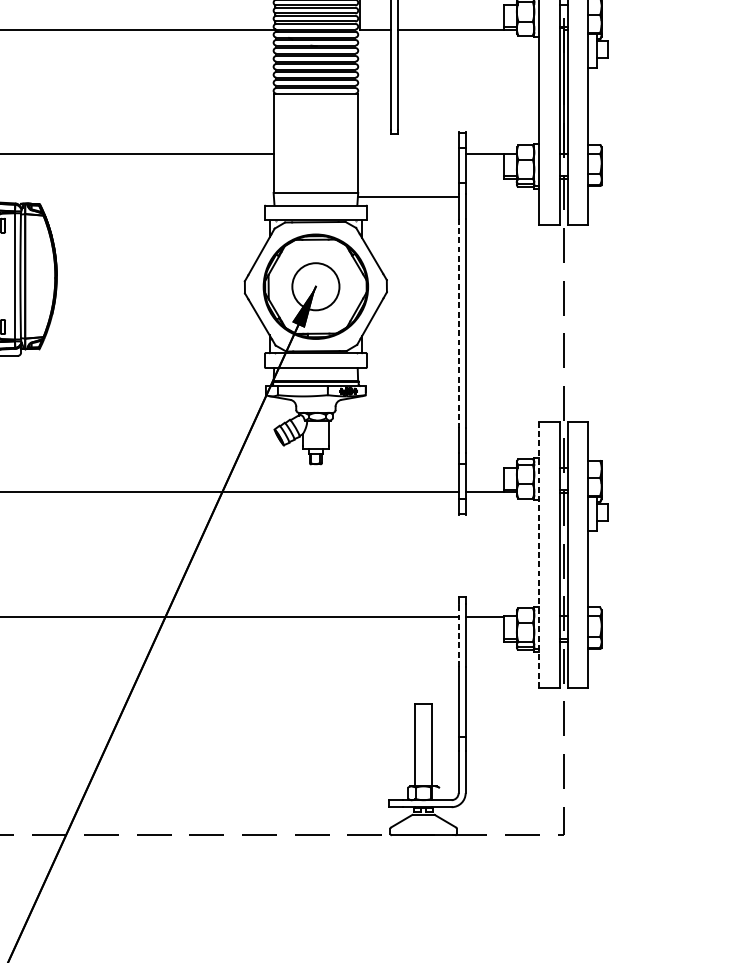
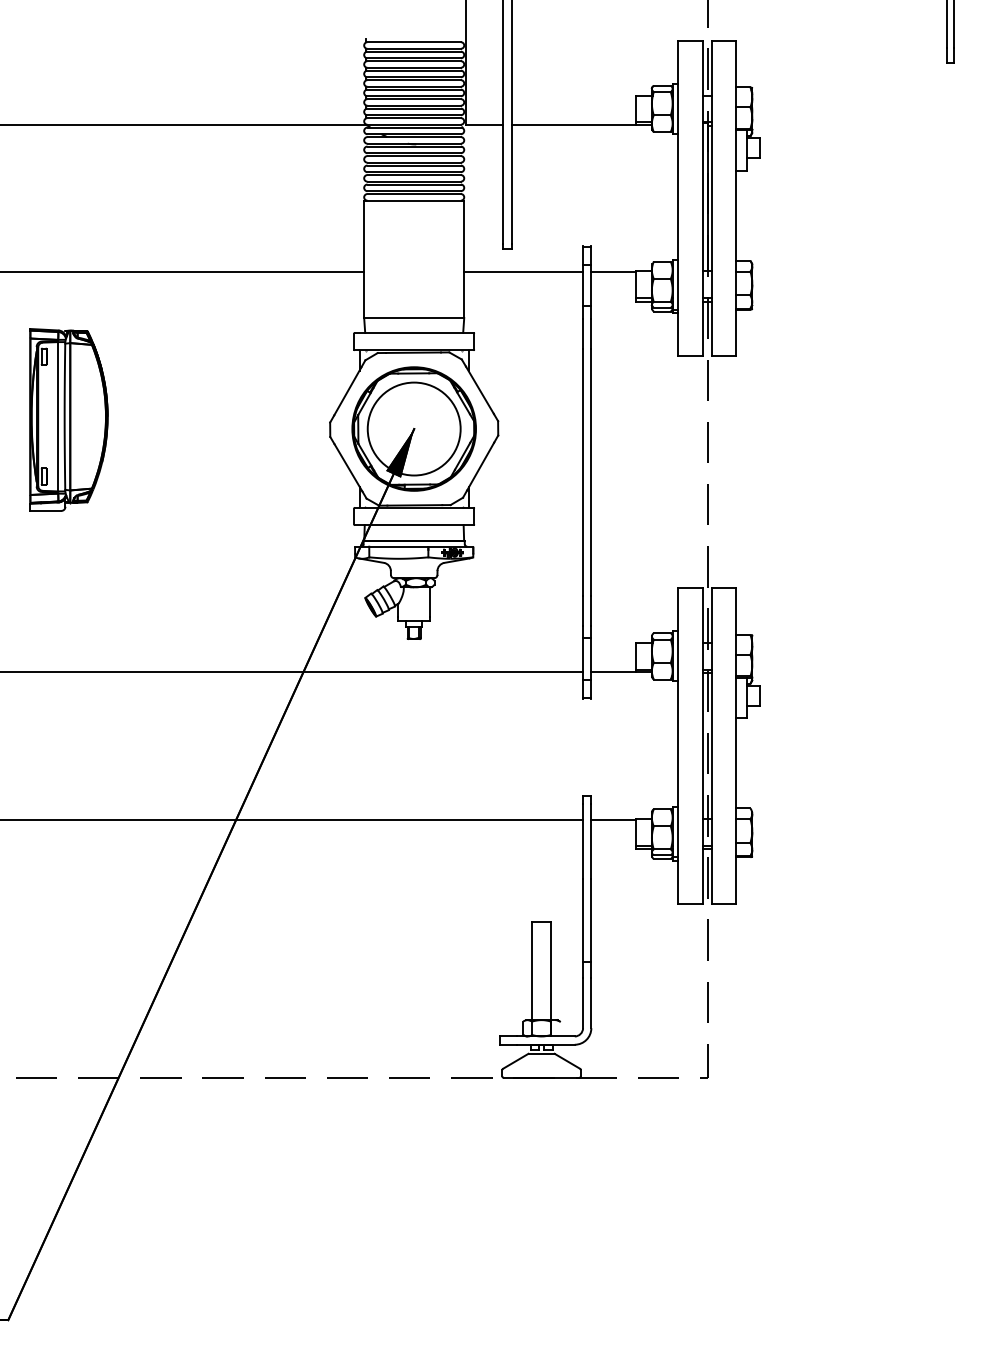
line: (408, 197) -> (523, 272), moved
circle: (315, 286) -> (413, 428), size x1.67
line: (459, 323) -> (583, 472), dashed -> solid
line: (538, 555) -> (677, 746), dashed -> solid
line: (459, 635) -> (583, 841), dashed -> solid

